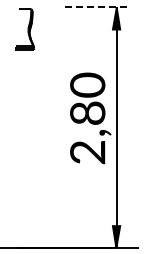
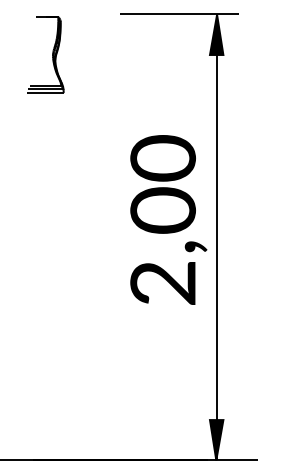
line: (96, 7) -> (179, 14), dashed -> solid
text: (88, 112) -> (164, 209), 2,80 -> 2,00

